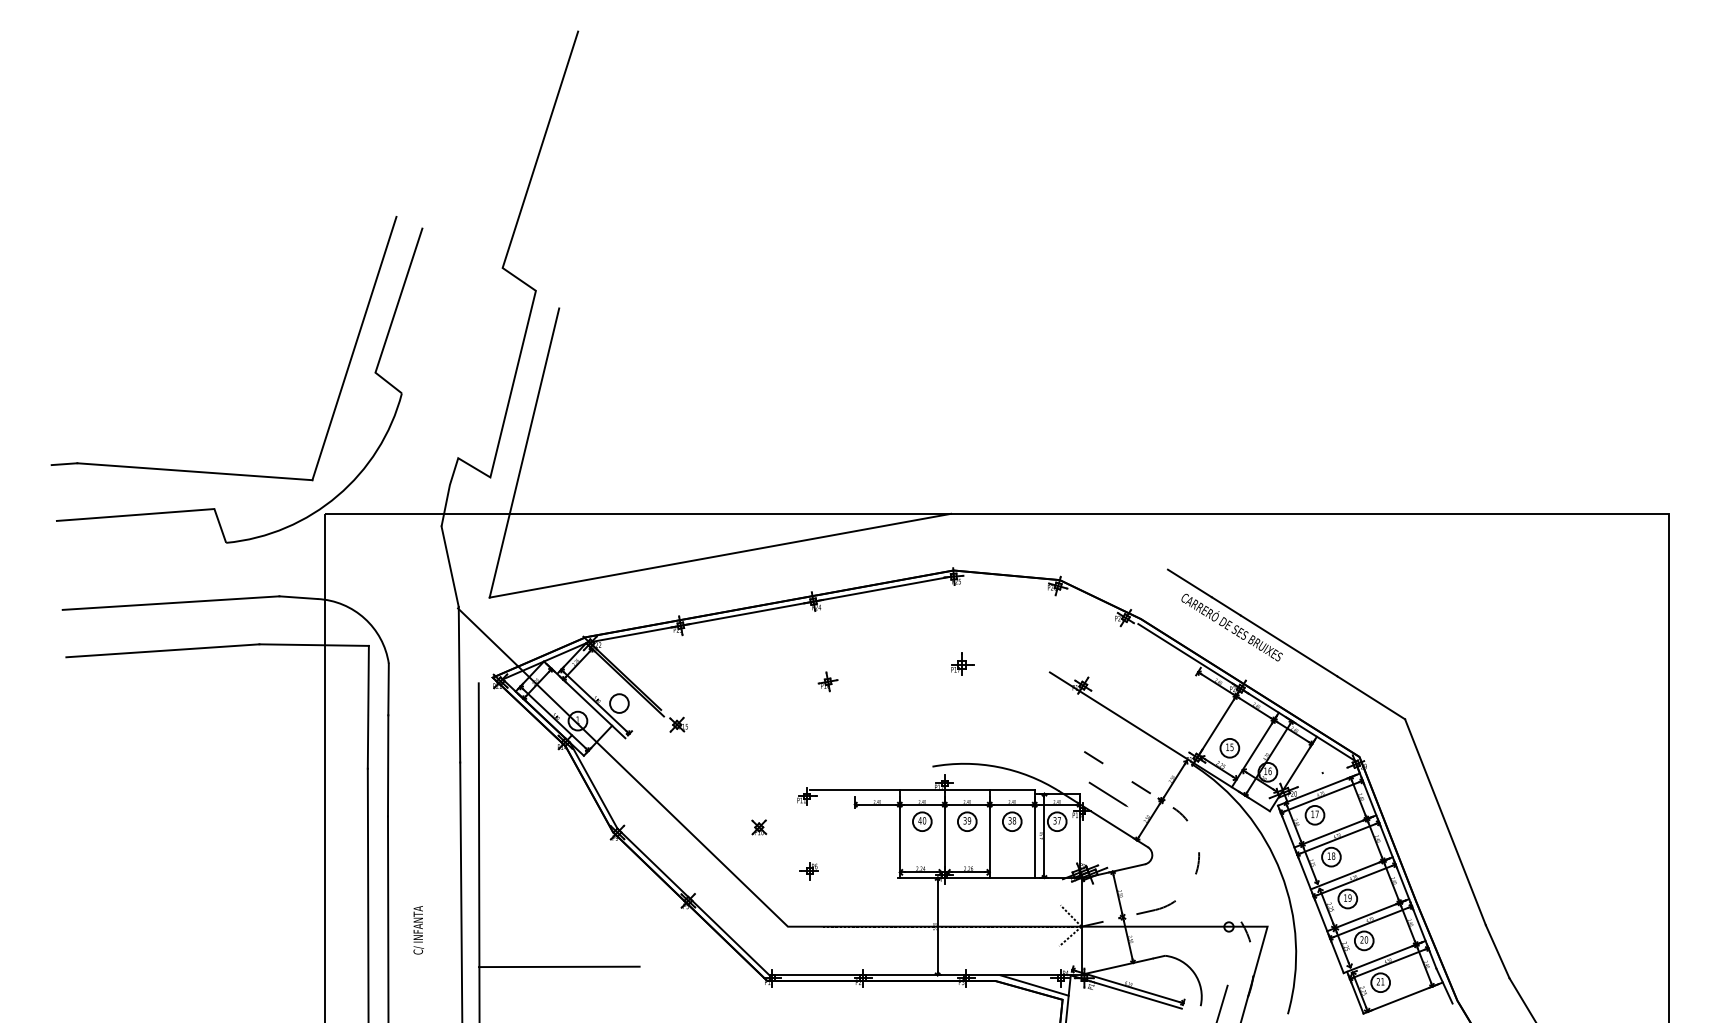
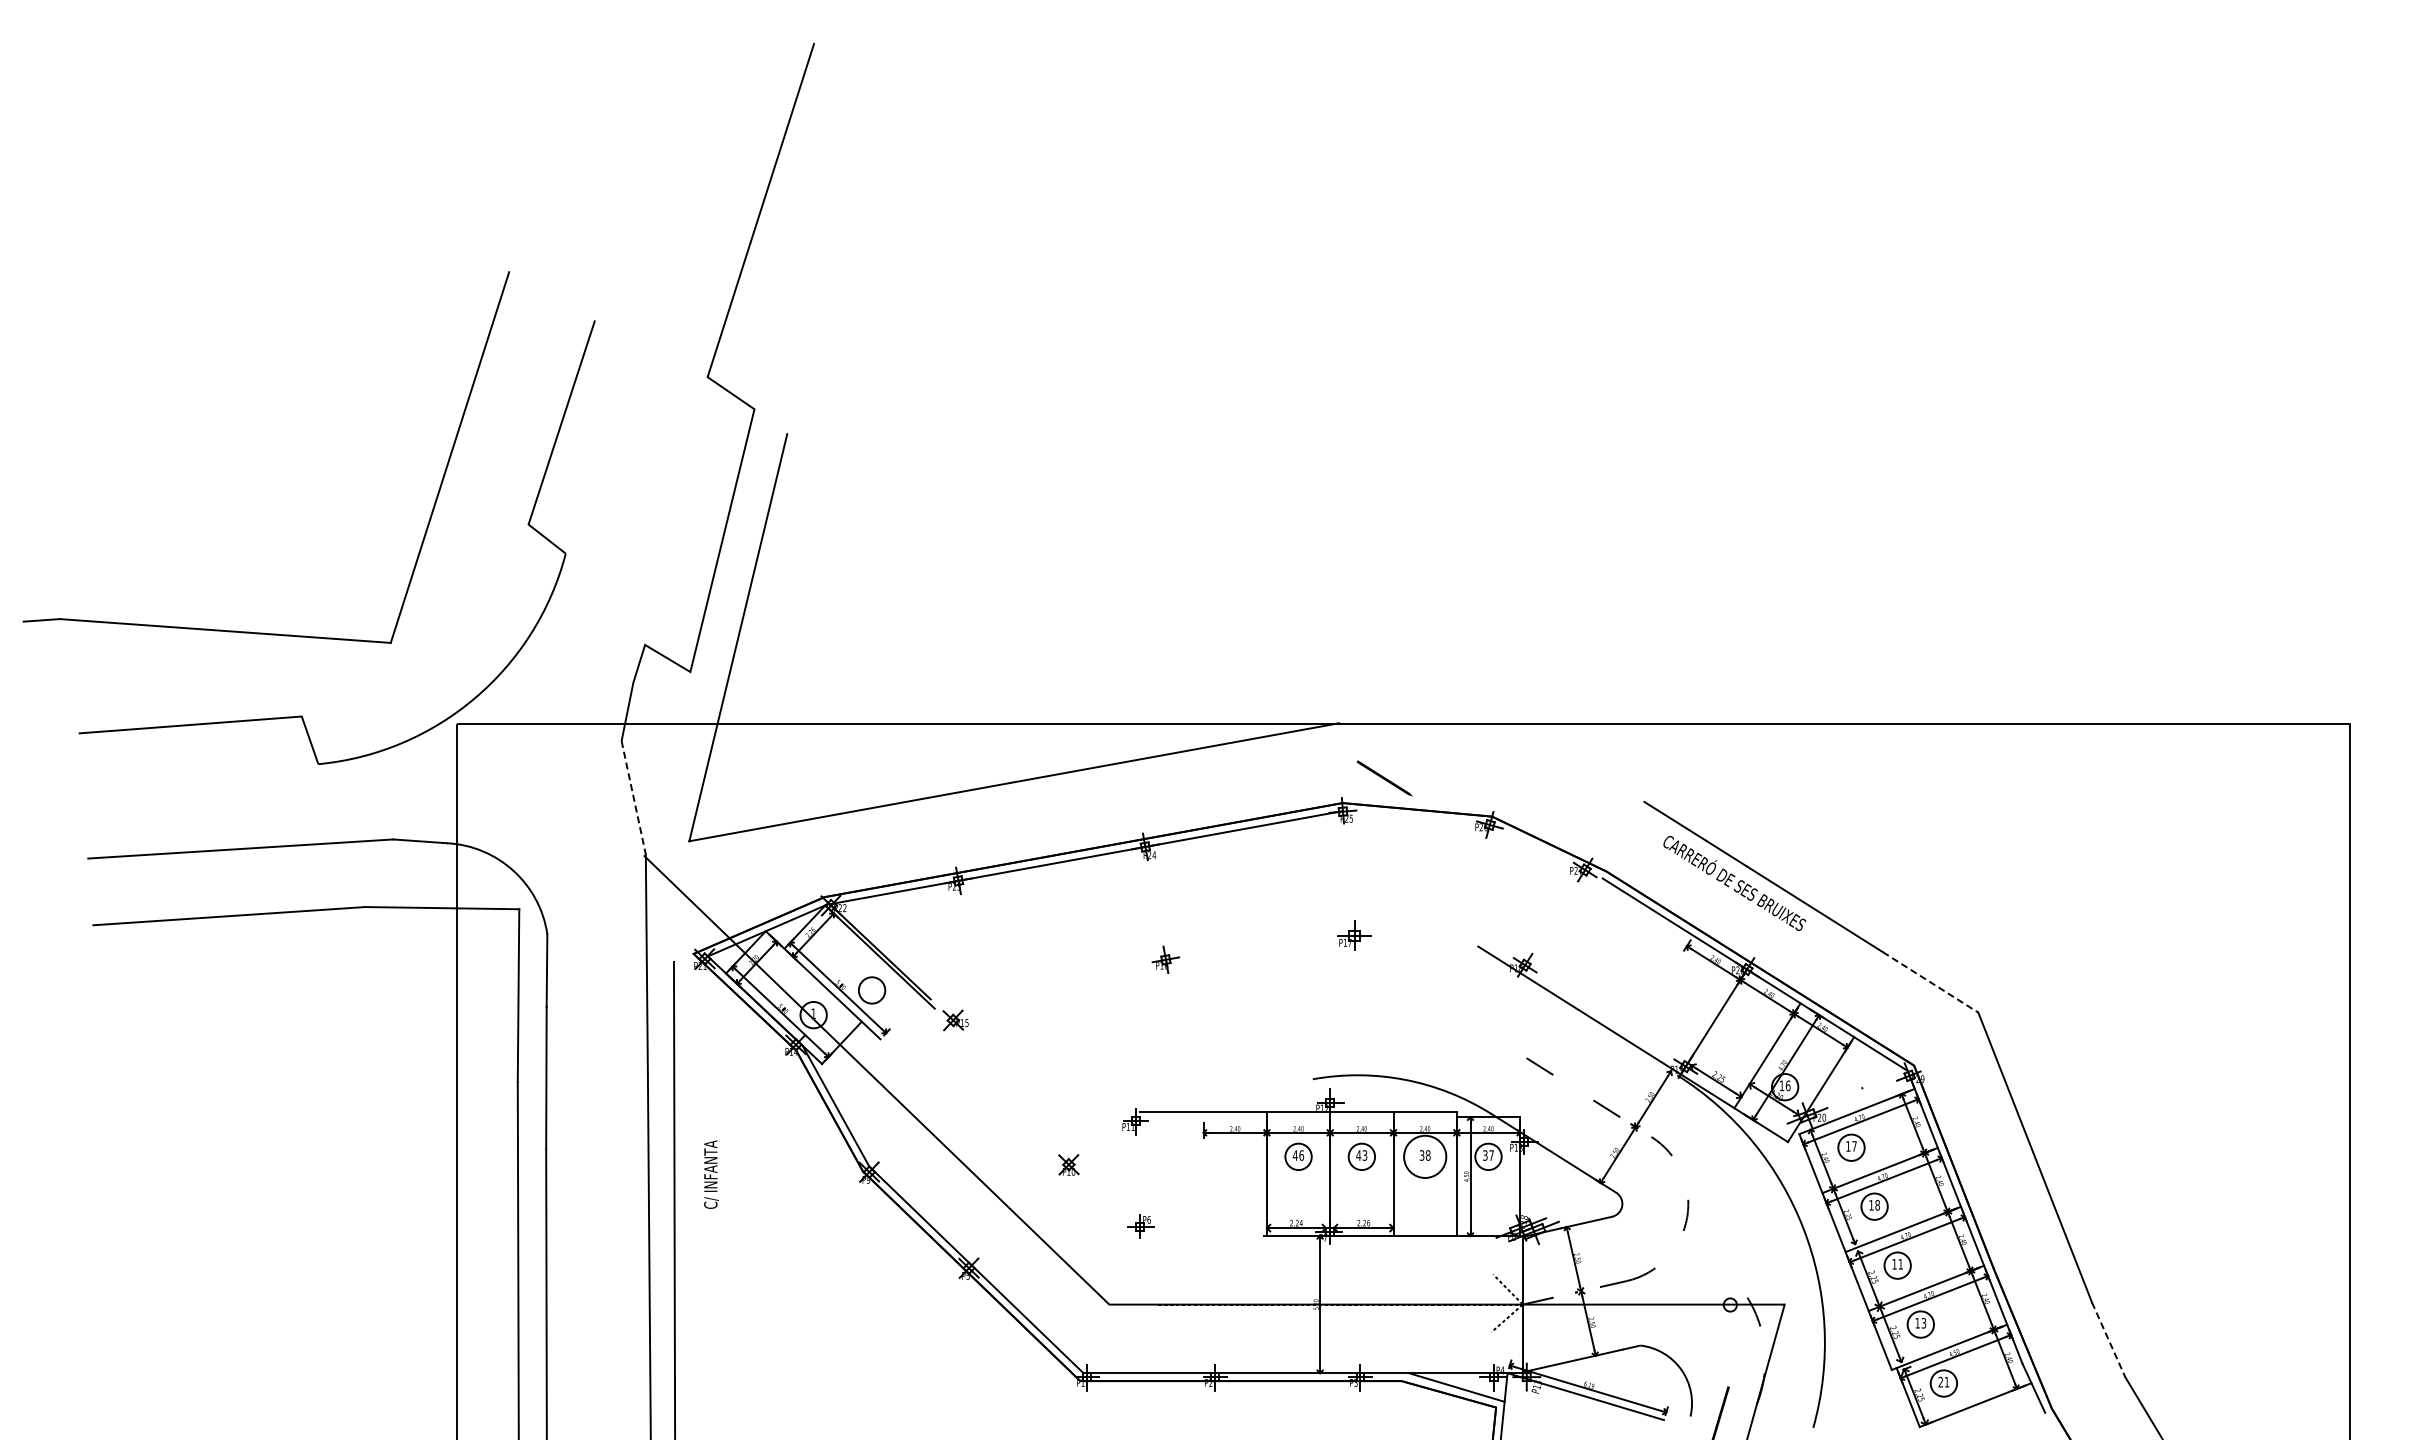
part: (341, 386) -> (431, 511), moved
line: (450, 566) -> (633, 797), solid -> dashed
line: (1371, 697) -> (1930, 982), solid -> dashed
part: (1229, 748) -> (1731, 1053), removed
line: (1108, 794) -> (1384, 778), moved
text: (924, 820) -> (1301, 1155), 40 -> 46
text: (967, 820) -> (1361, 1155), 39 -> 43
circle: (1012, 821) -> (1425, 1156), size x1.6
text: (1349, 898) -> (1900, 1264), 19 -> 11
text: (418, 930) -> (711, 1174), moved
text: (1364, 939) -> (1920, 1322), 20 -> 13
line: (1497, 951) -> (2108, 1339), solid -> dashed
line: (559, 966) -> (787, 1360), removed

